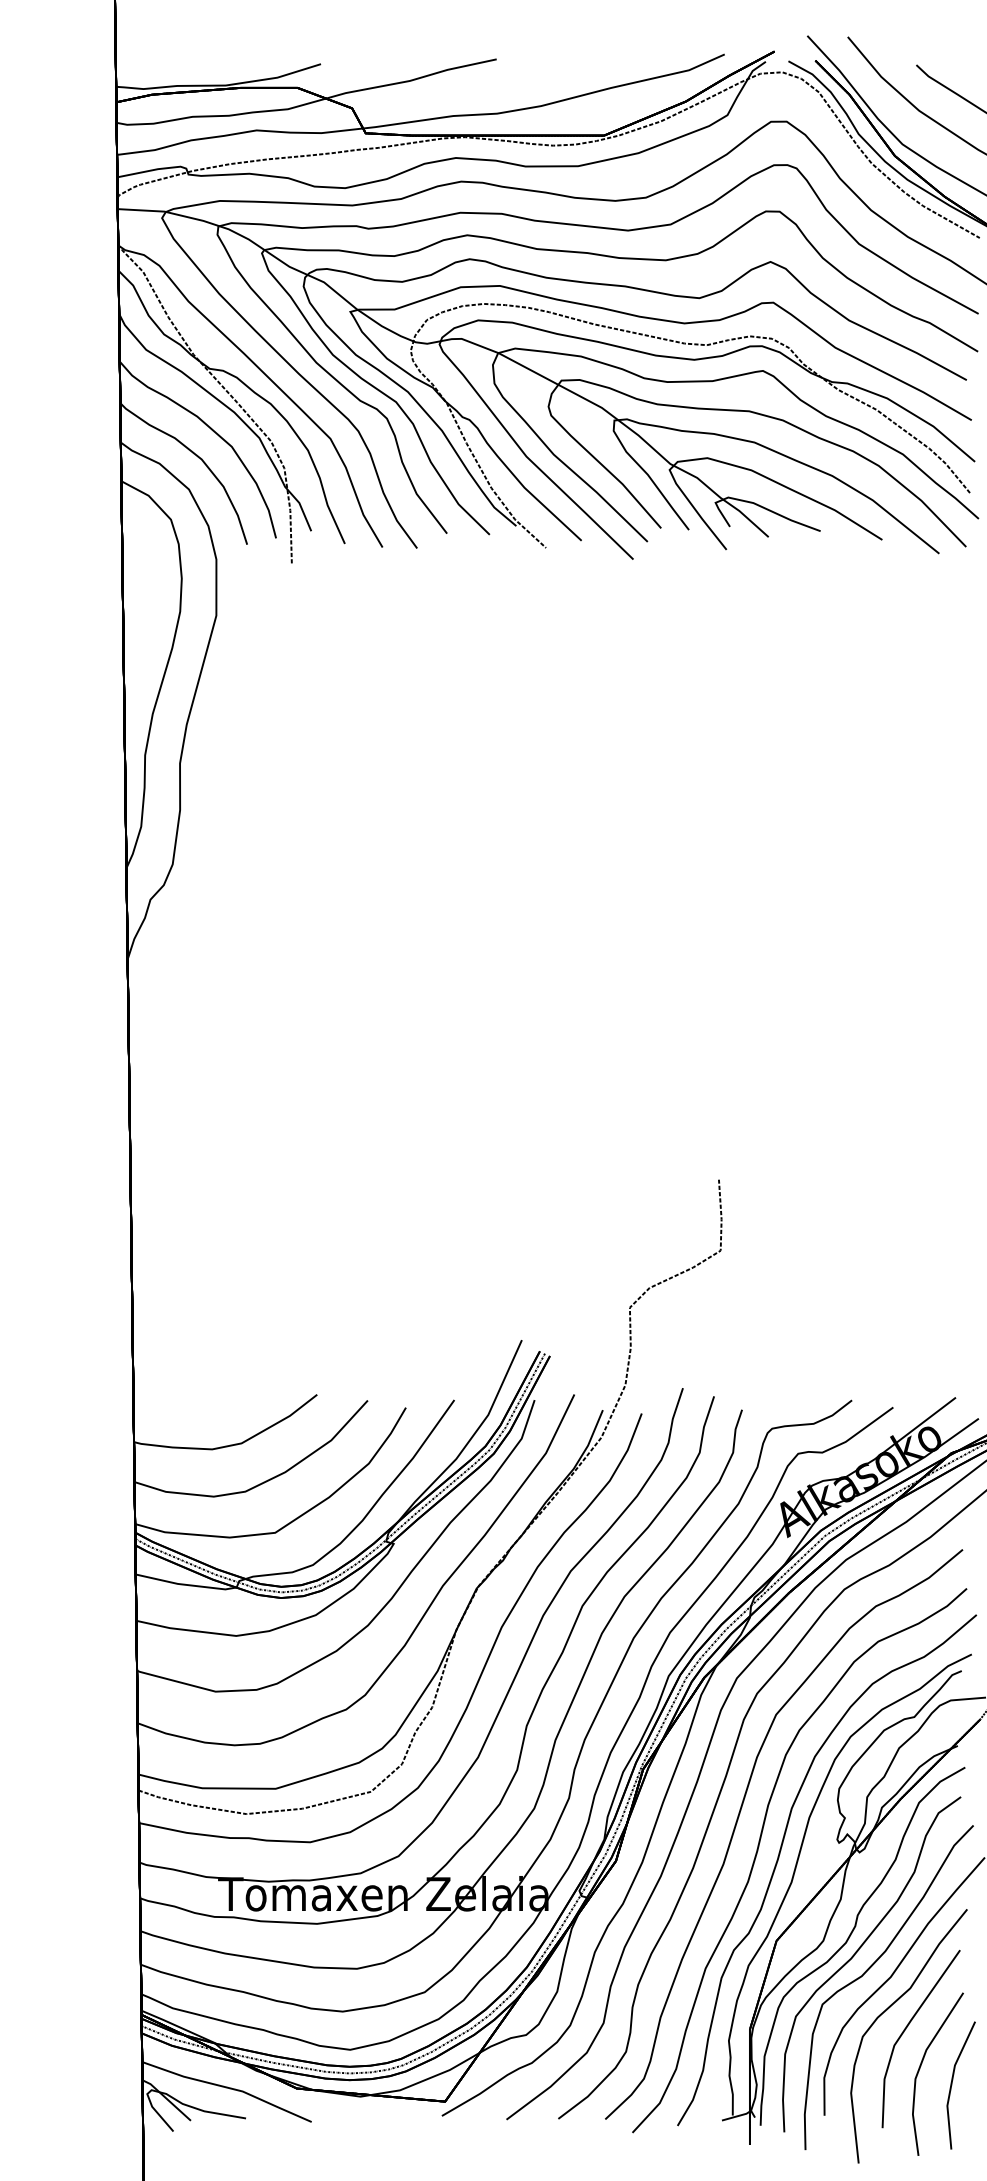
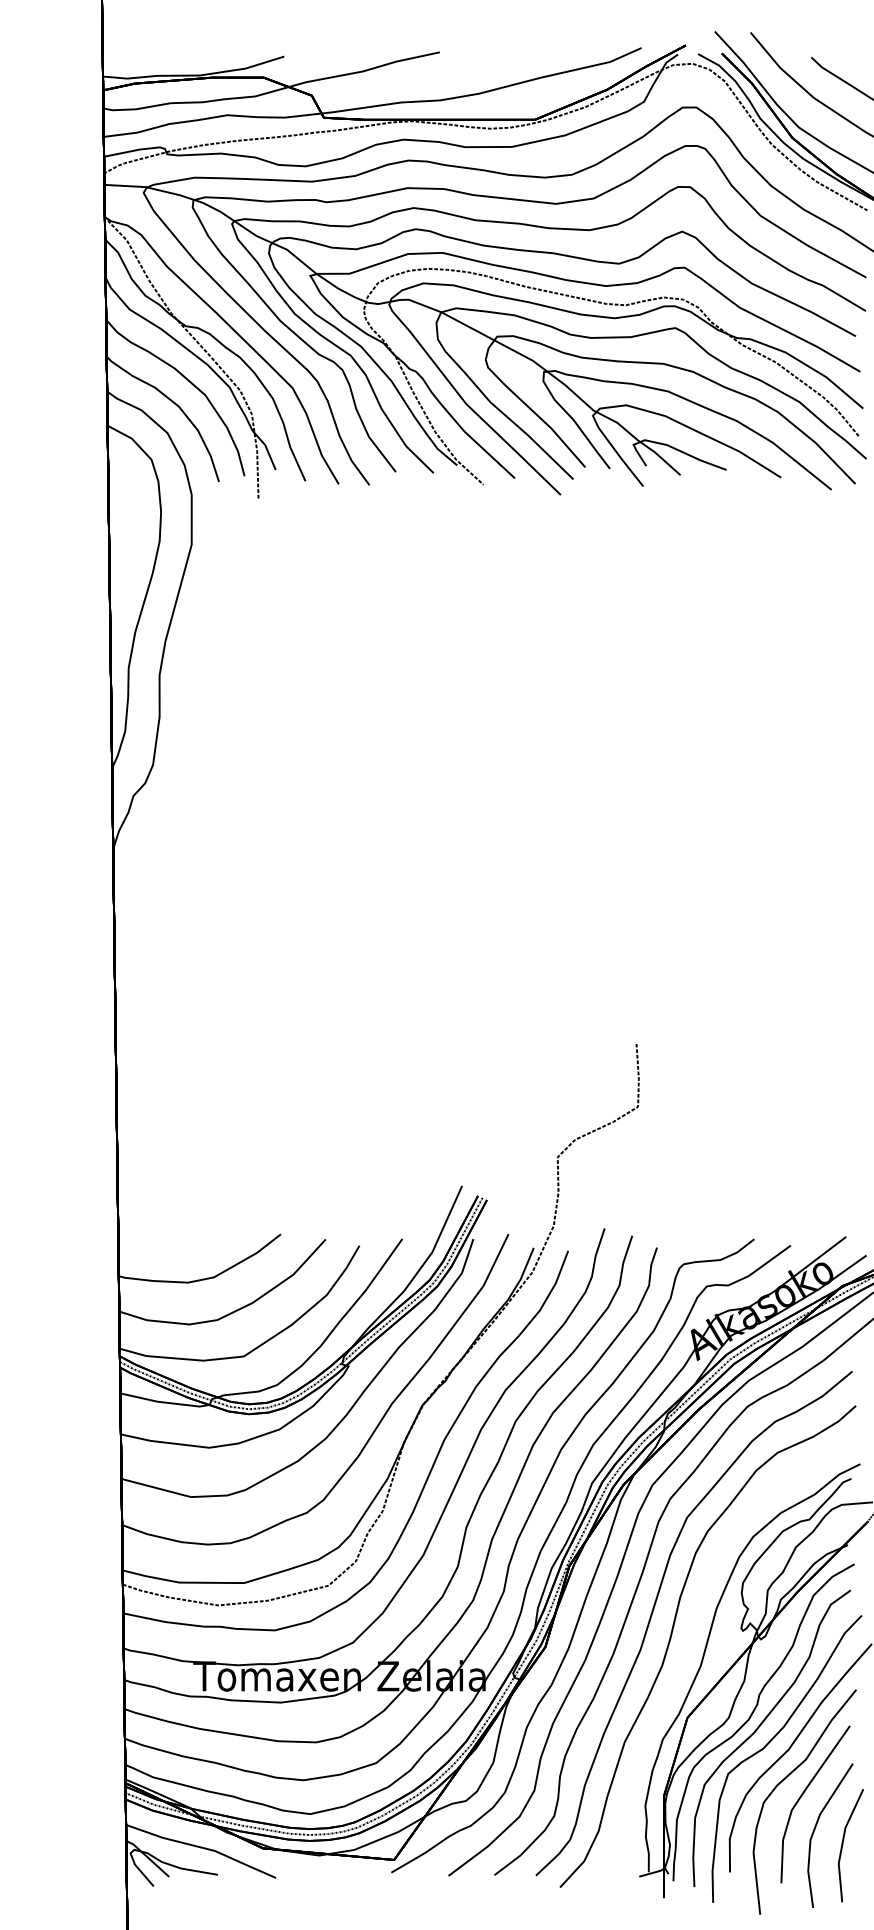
curve: (779, 1858) -> (690, 1644), removed

